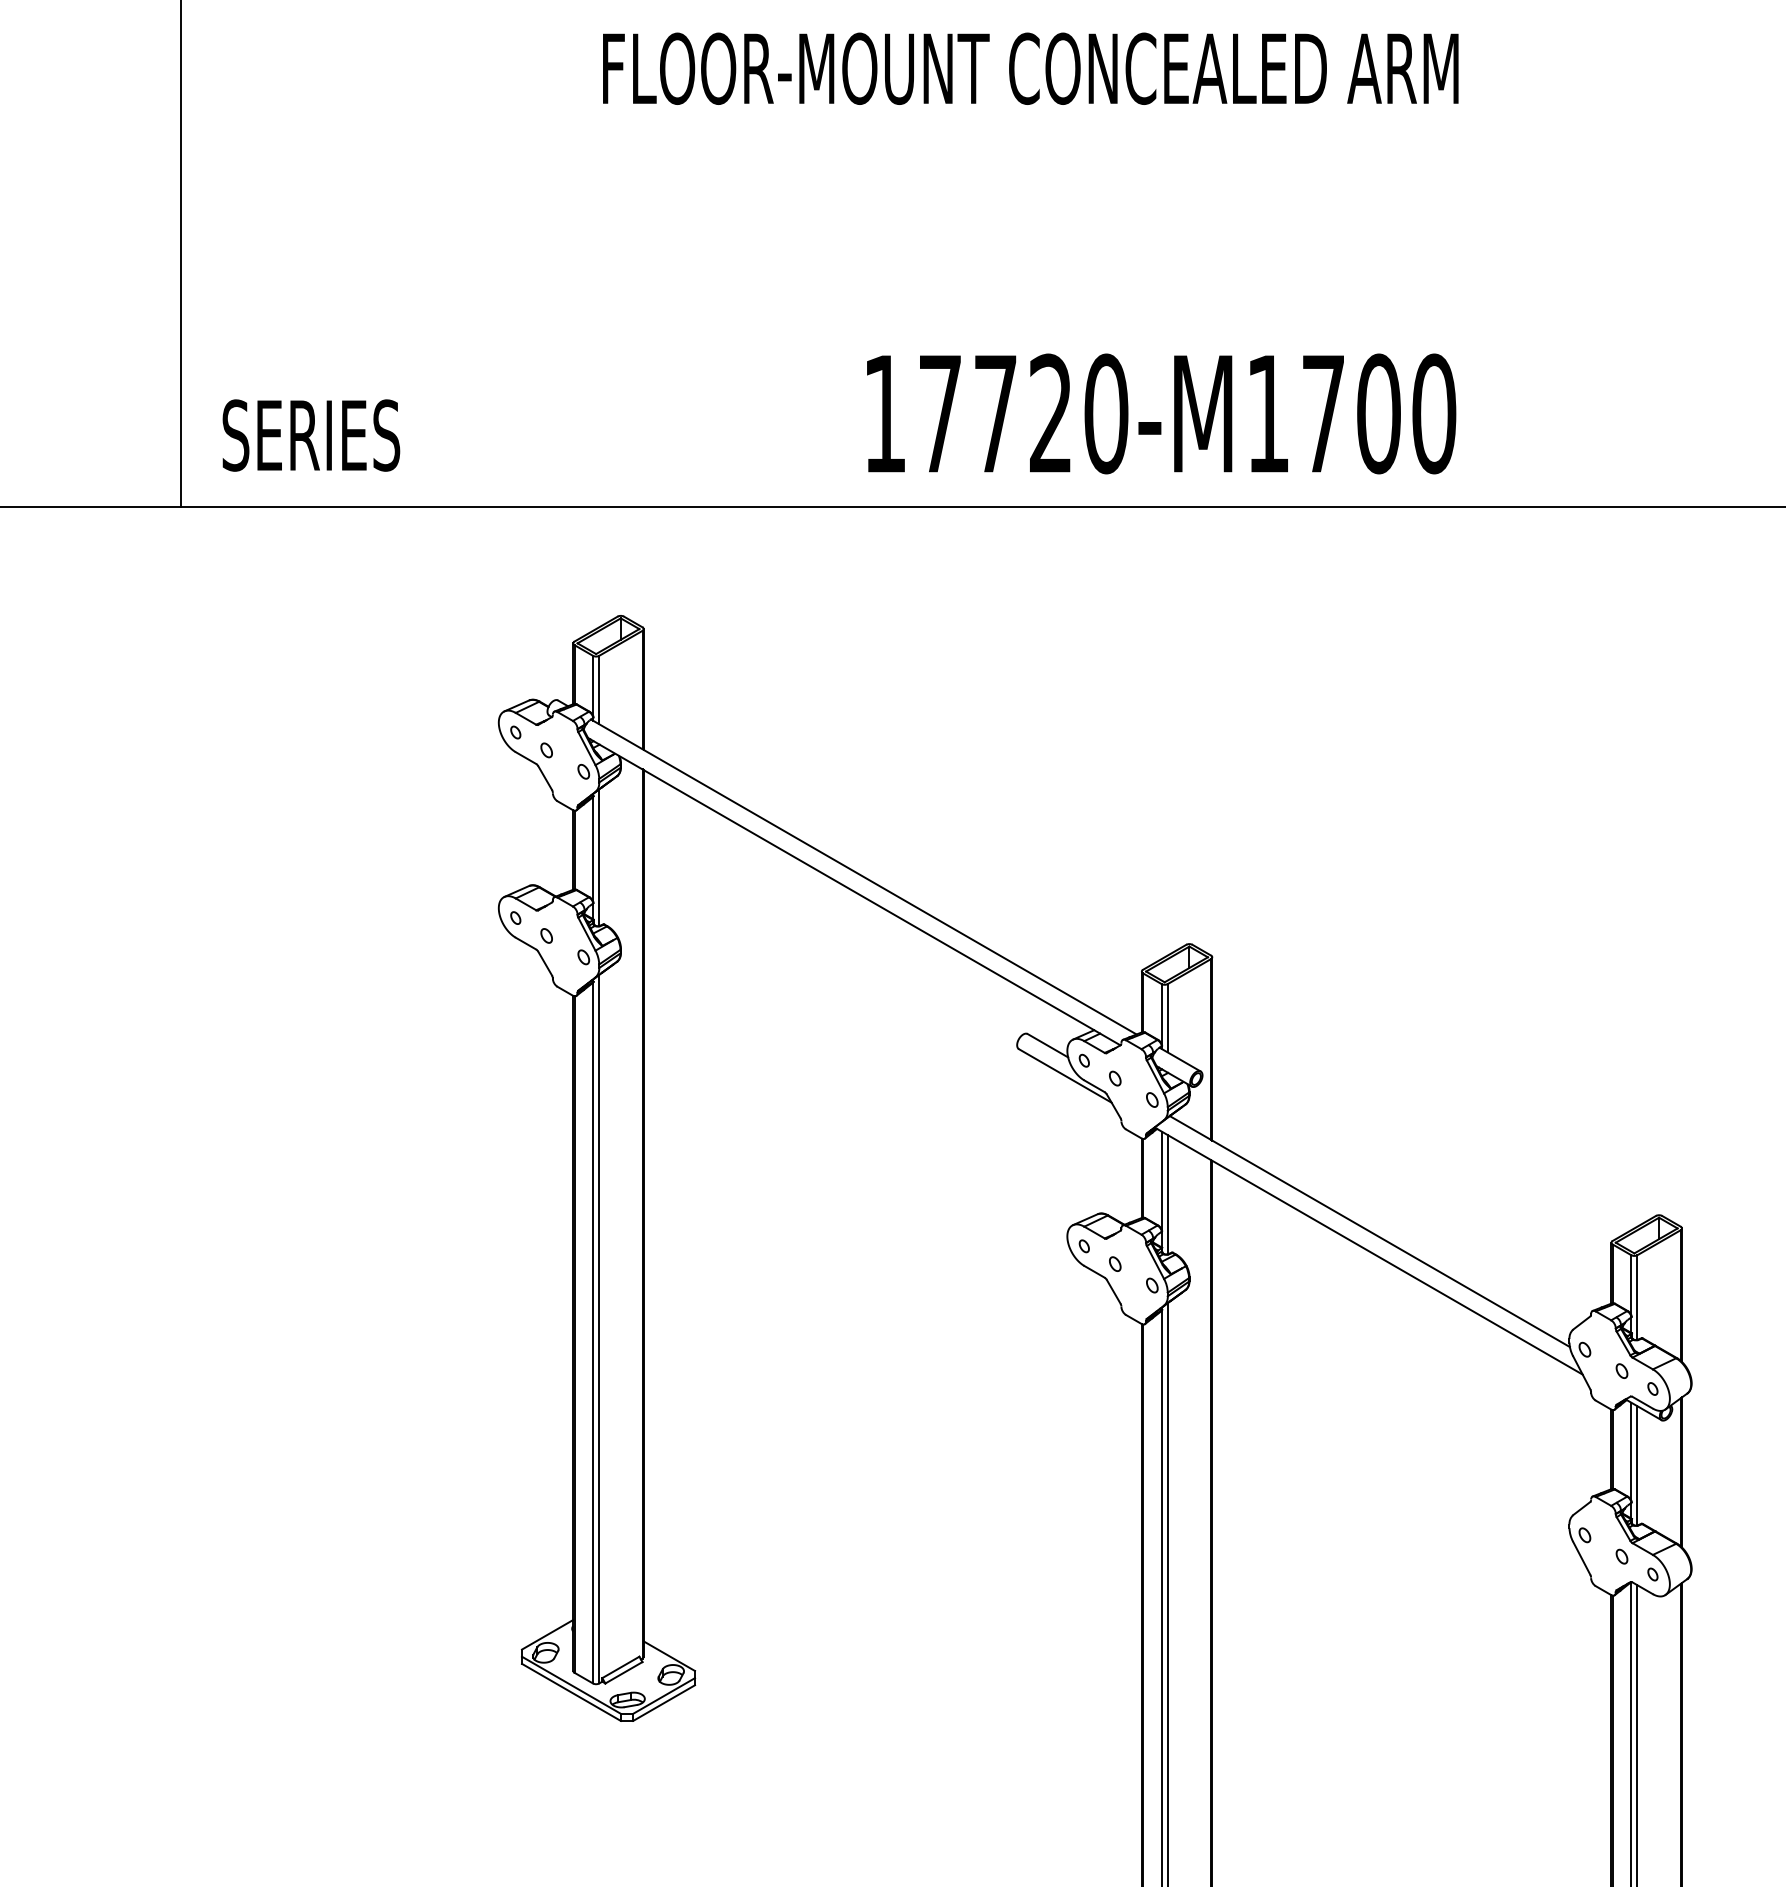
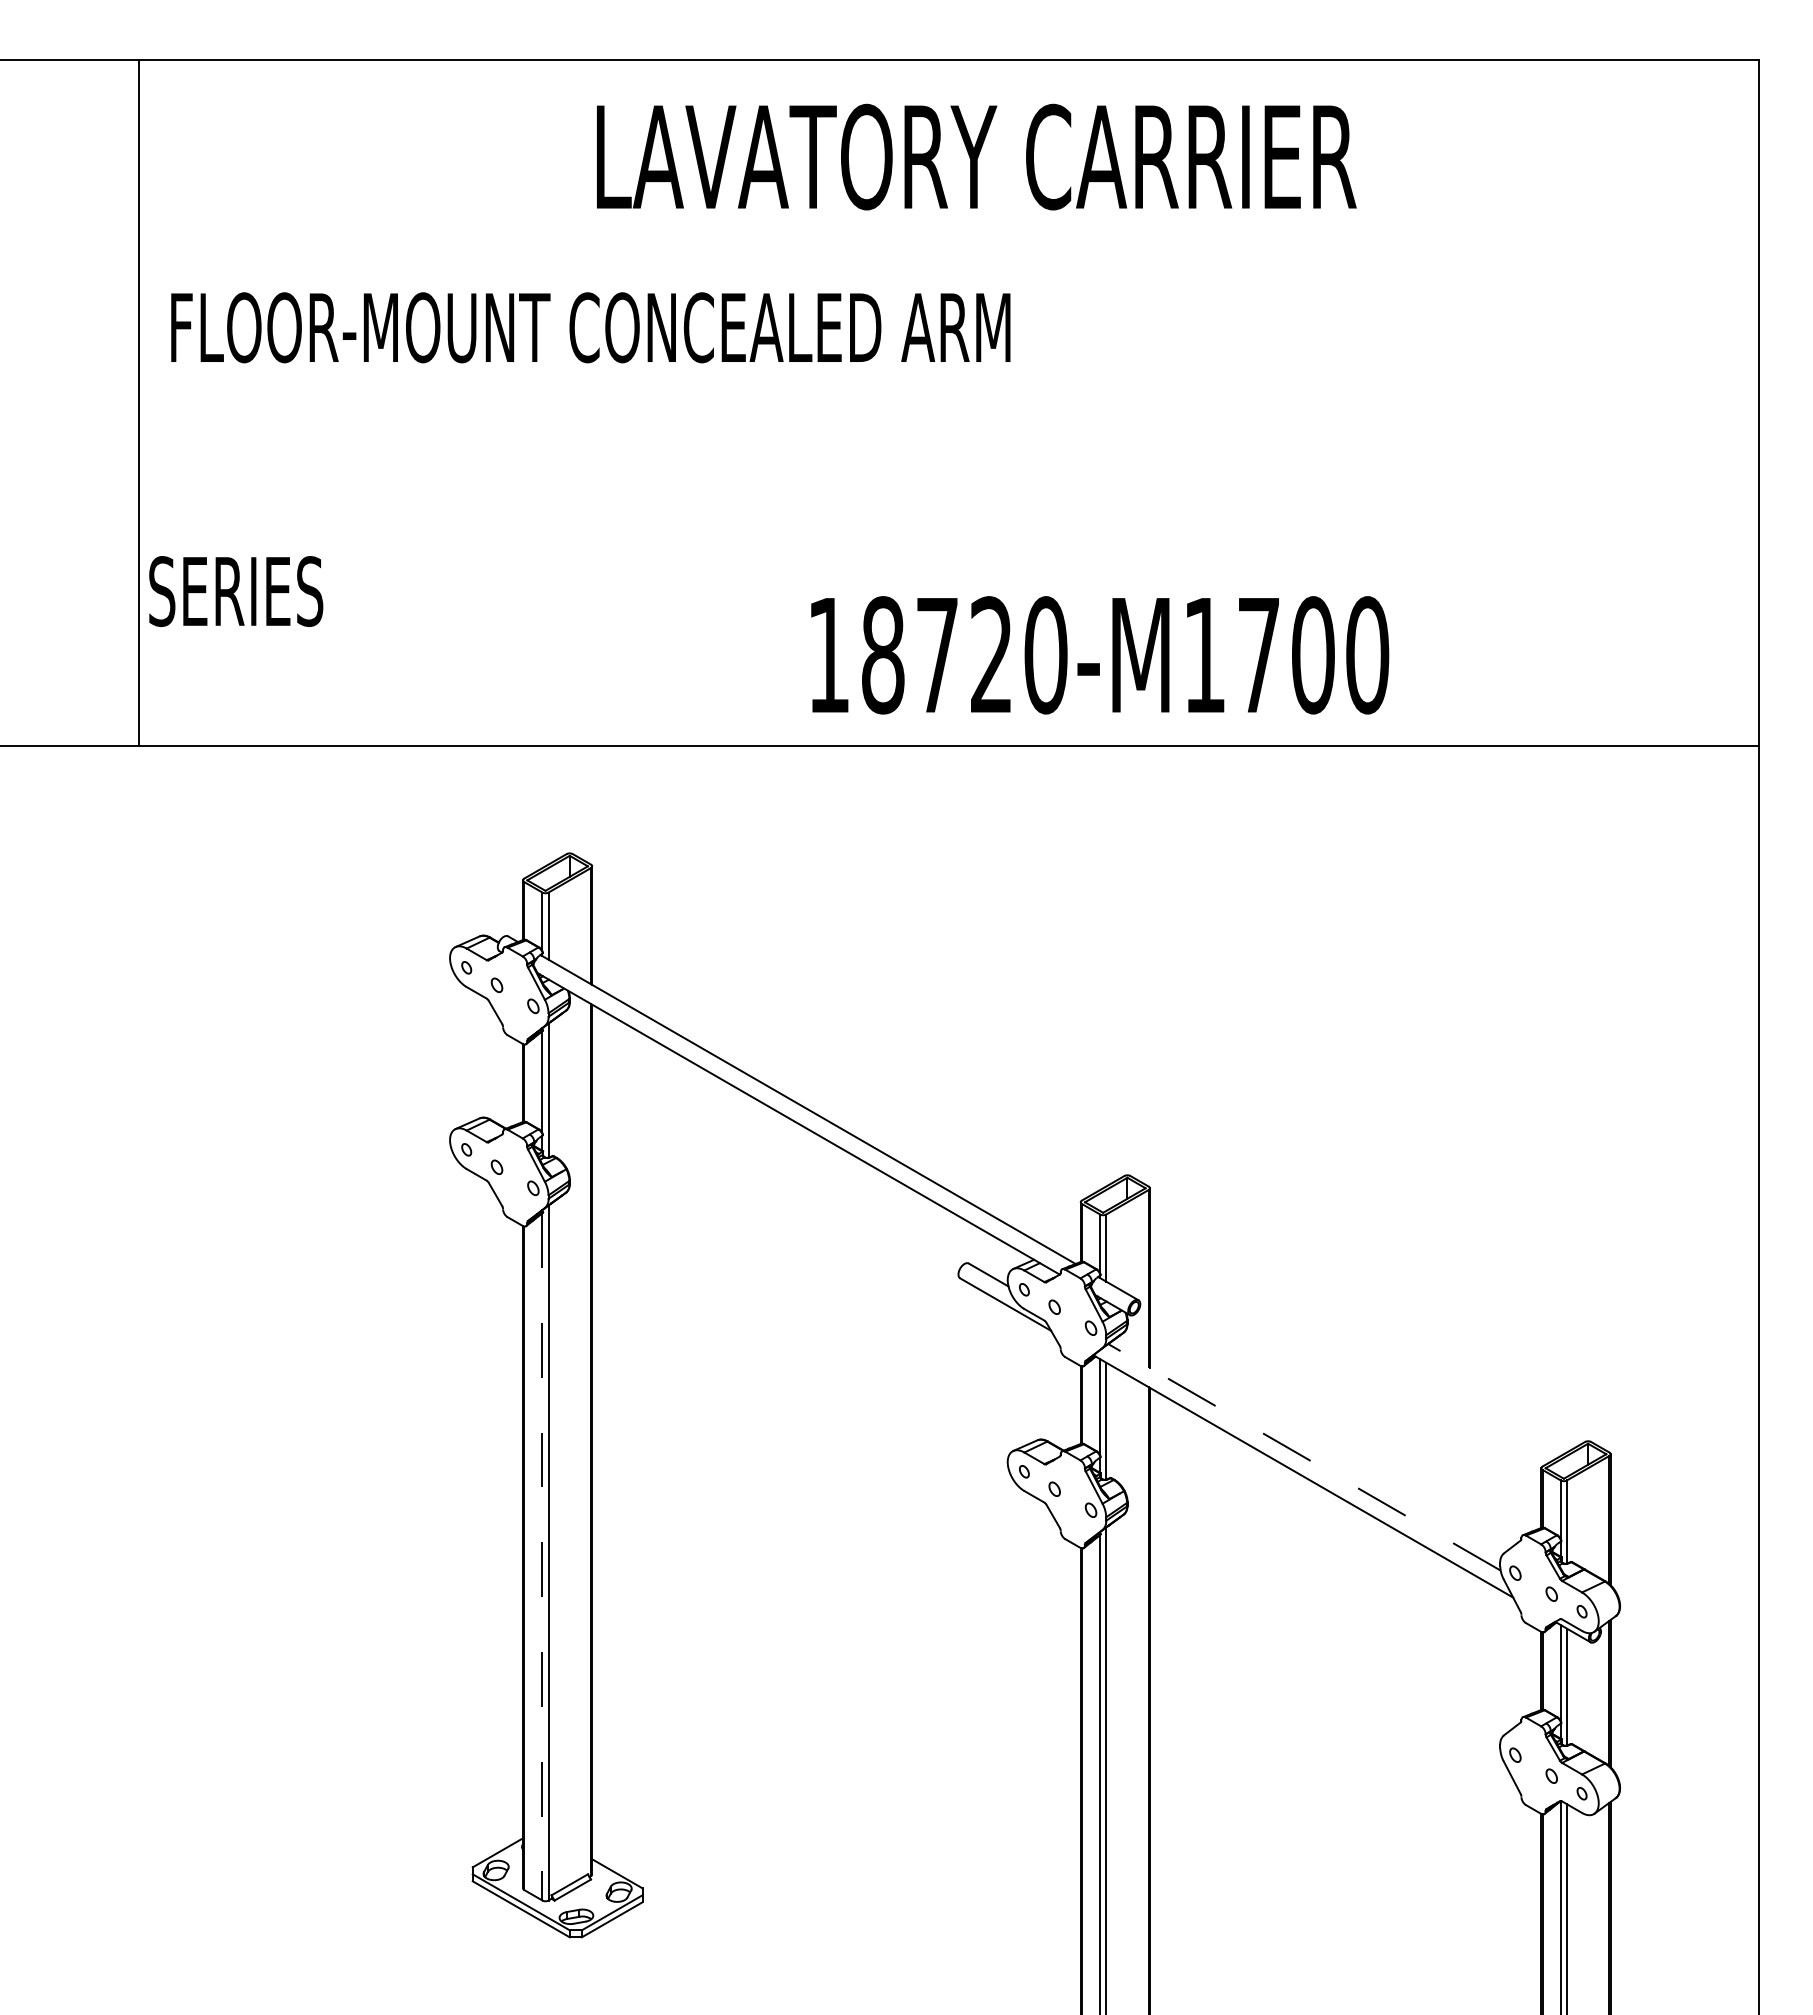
text: (1030, 68) -> (590, 327), moved
text: (940, 414) -> (883, 655), 17720-M1700 -> 18720-M1700
text: (311, 435) -> (236, 591), moved
line: (1369, 1231) -> (1304, 1457), solid -> dashed
line: (593, 1332) -> (542, 1556), solid -> dashed

